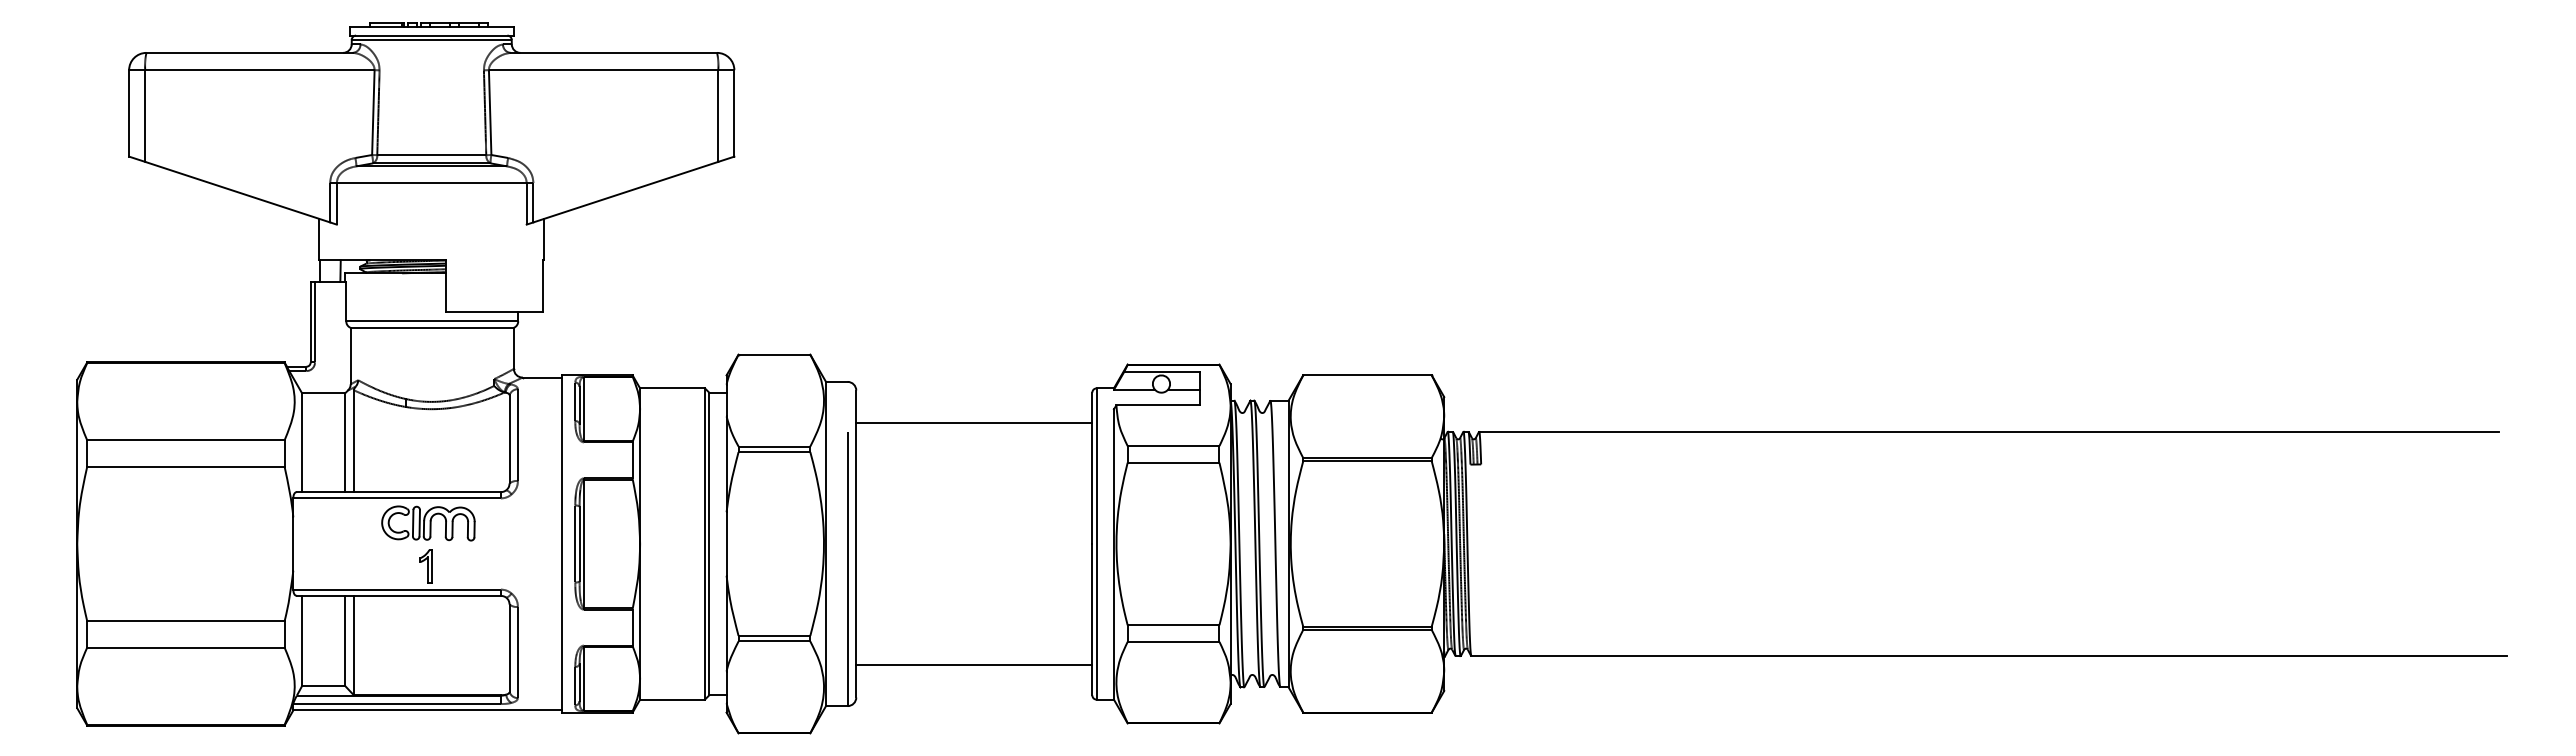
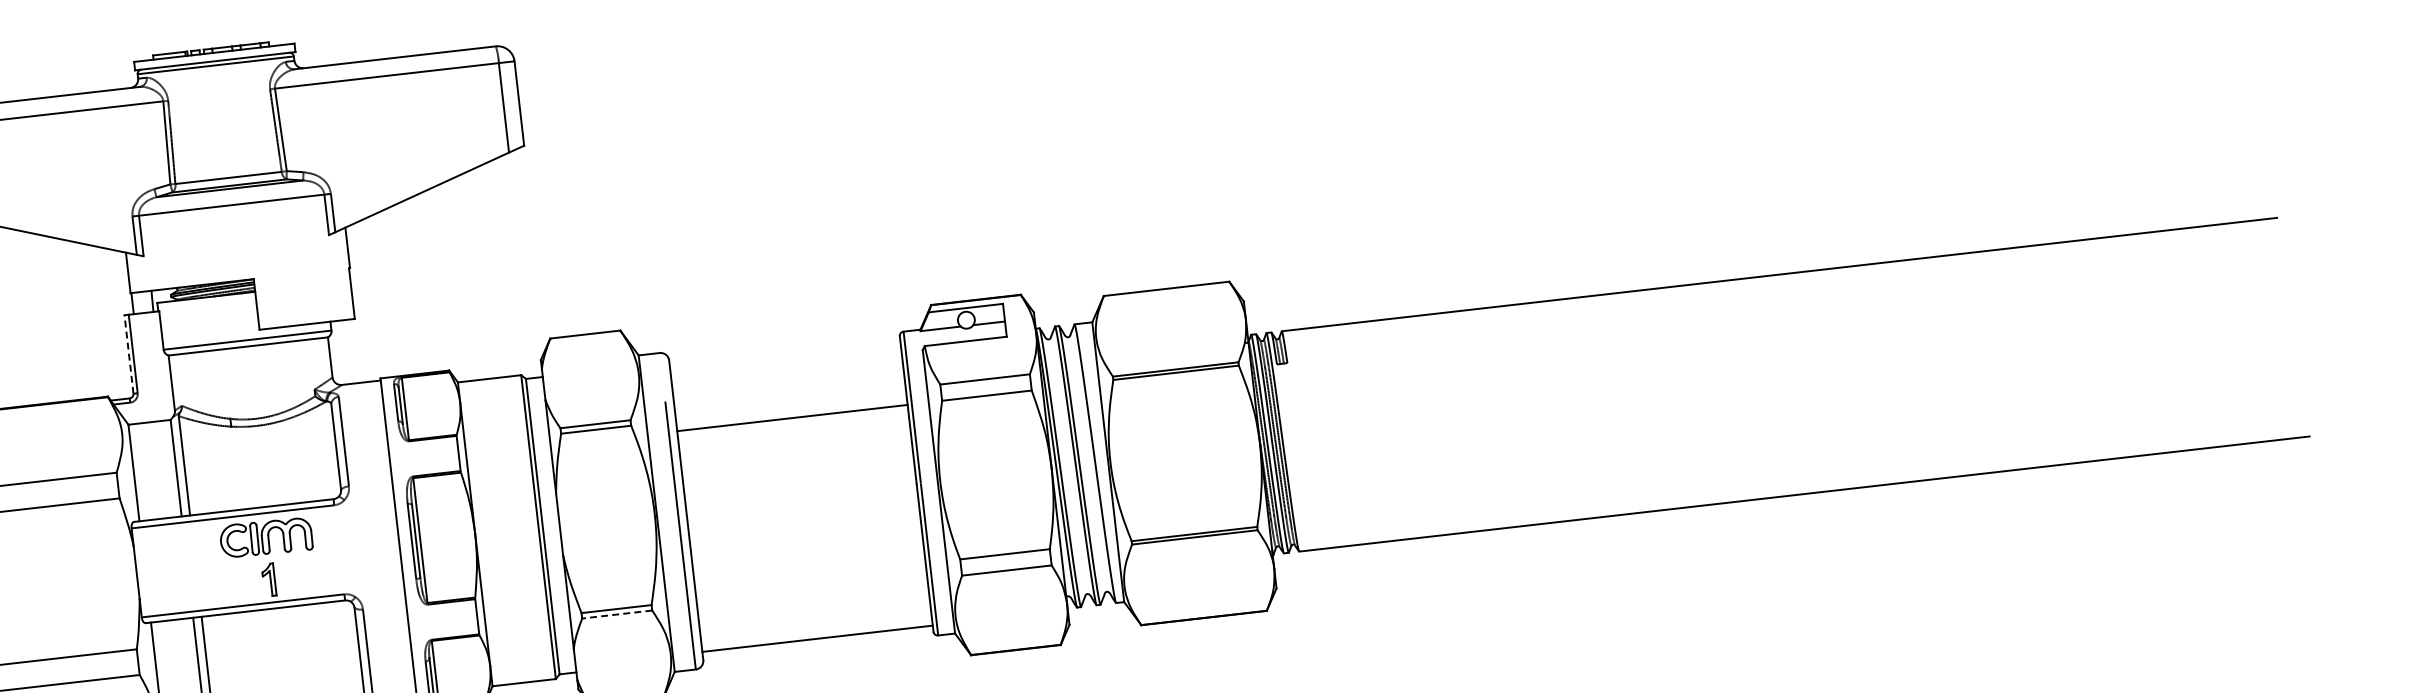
line: (310, 321) -> (128, 353), solid -> dashed
line: (974, 422) -> (792, 417), moved
line: (774, 641) -> (617, 614), solid -> dashed
line: (974, 665) -> (817, 639), moved

